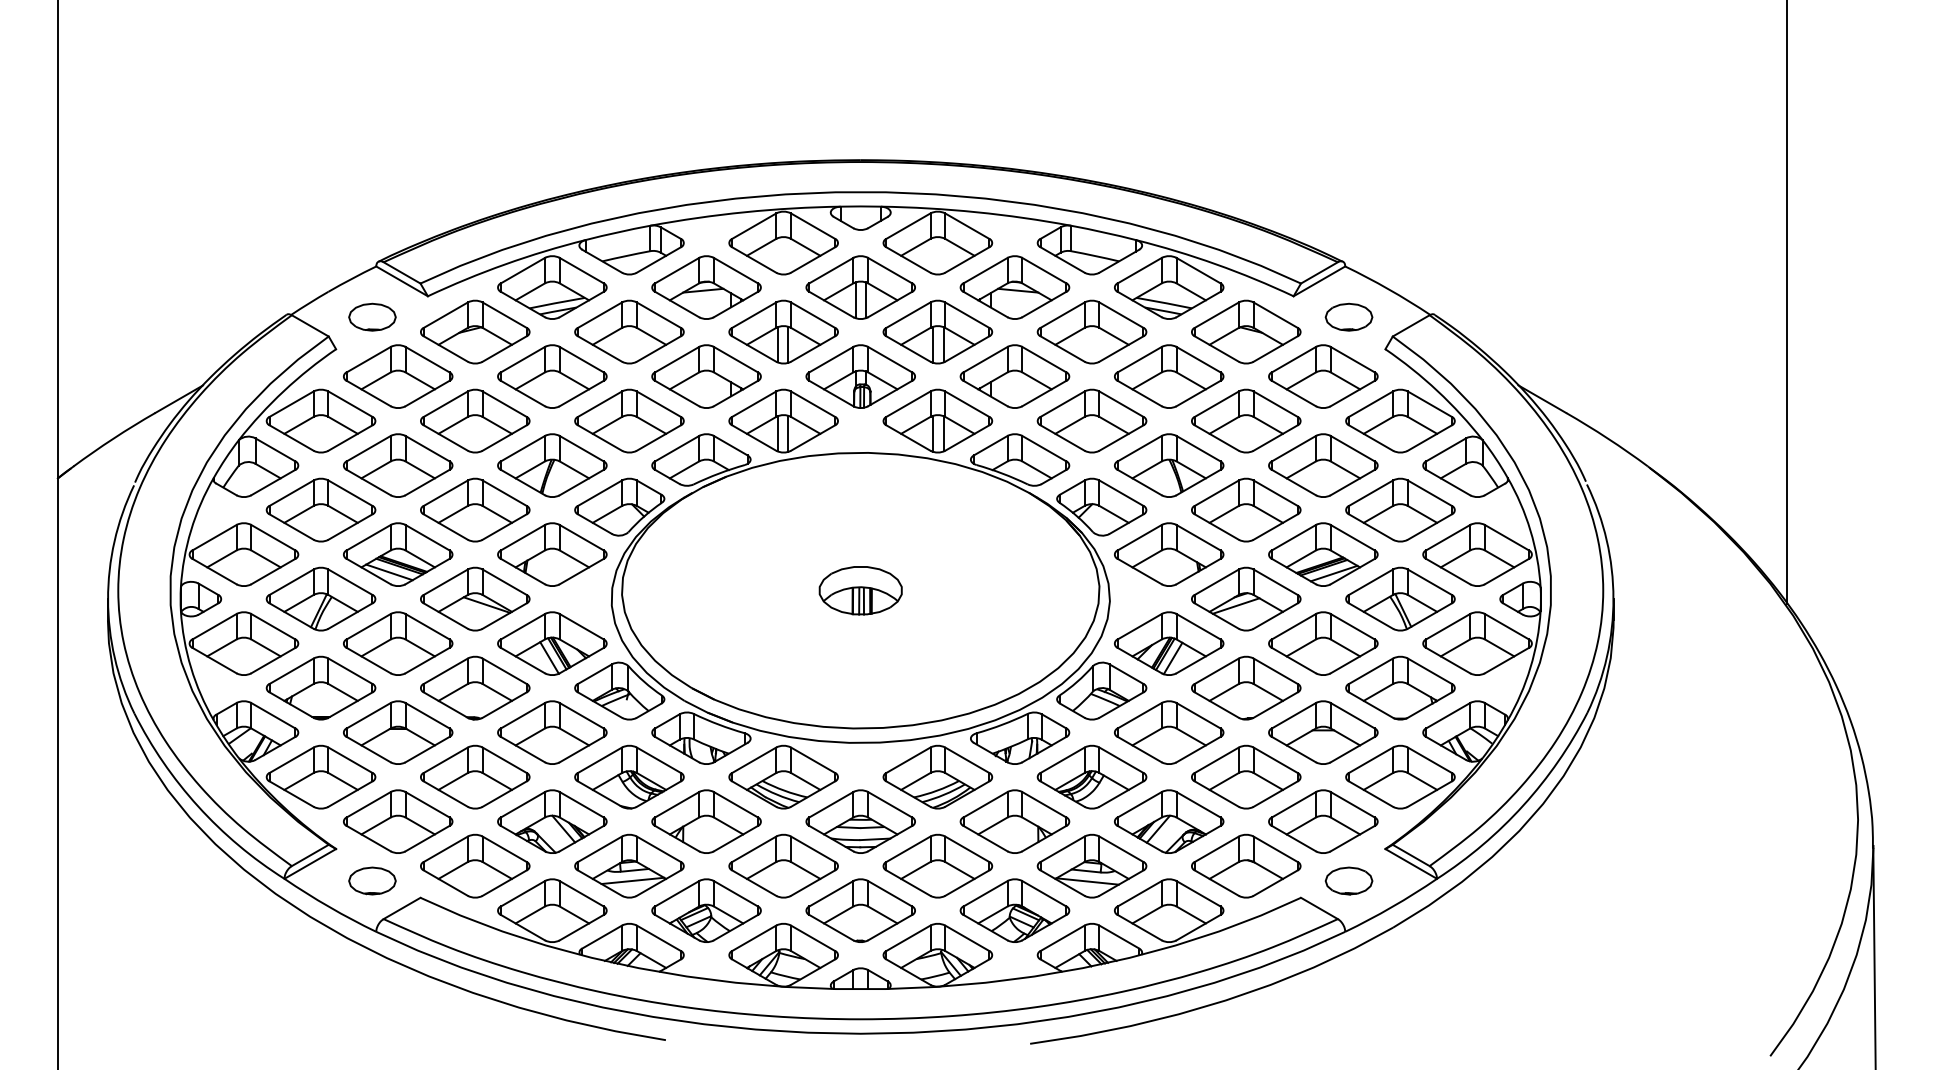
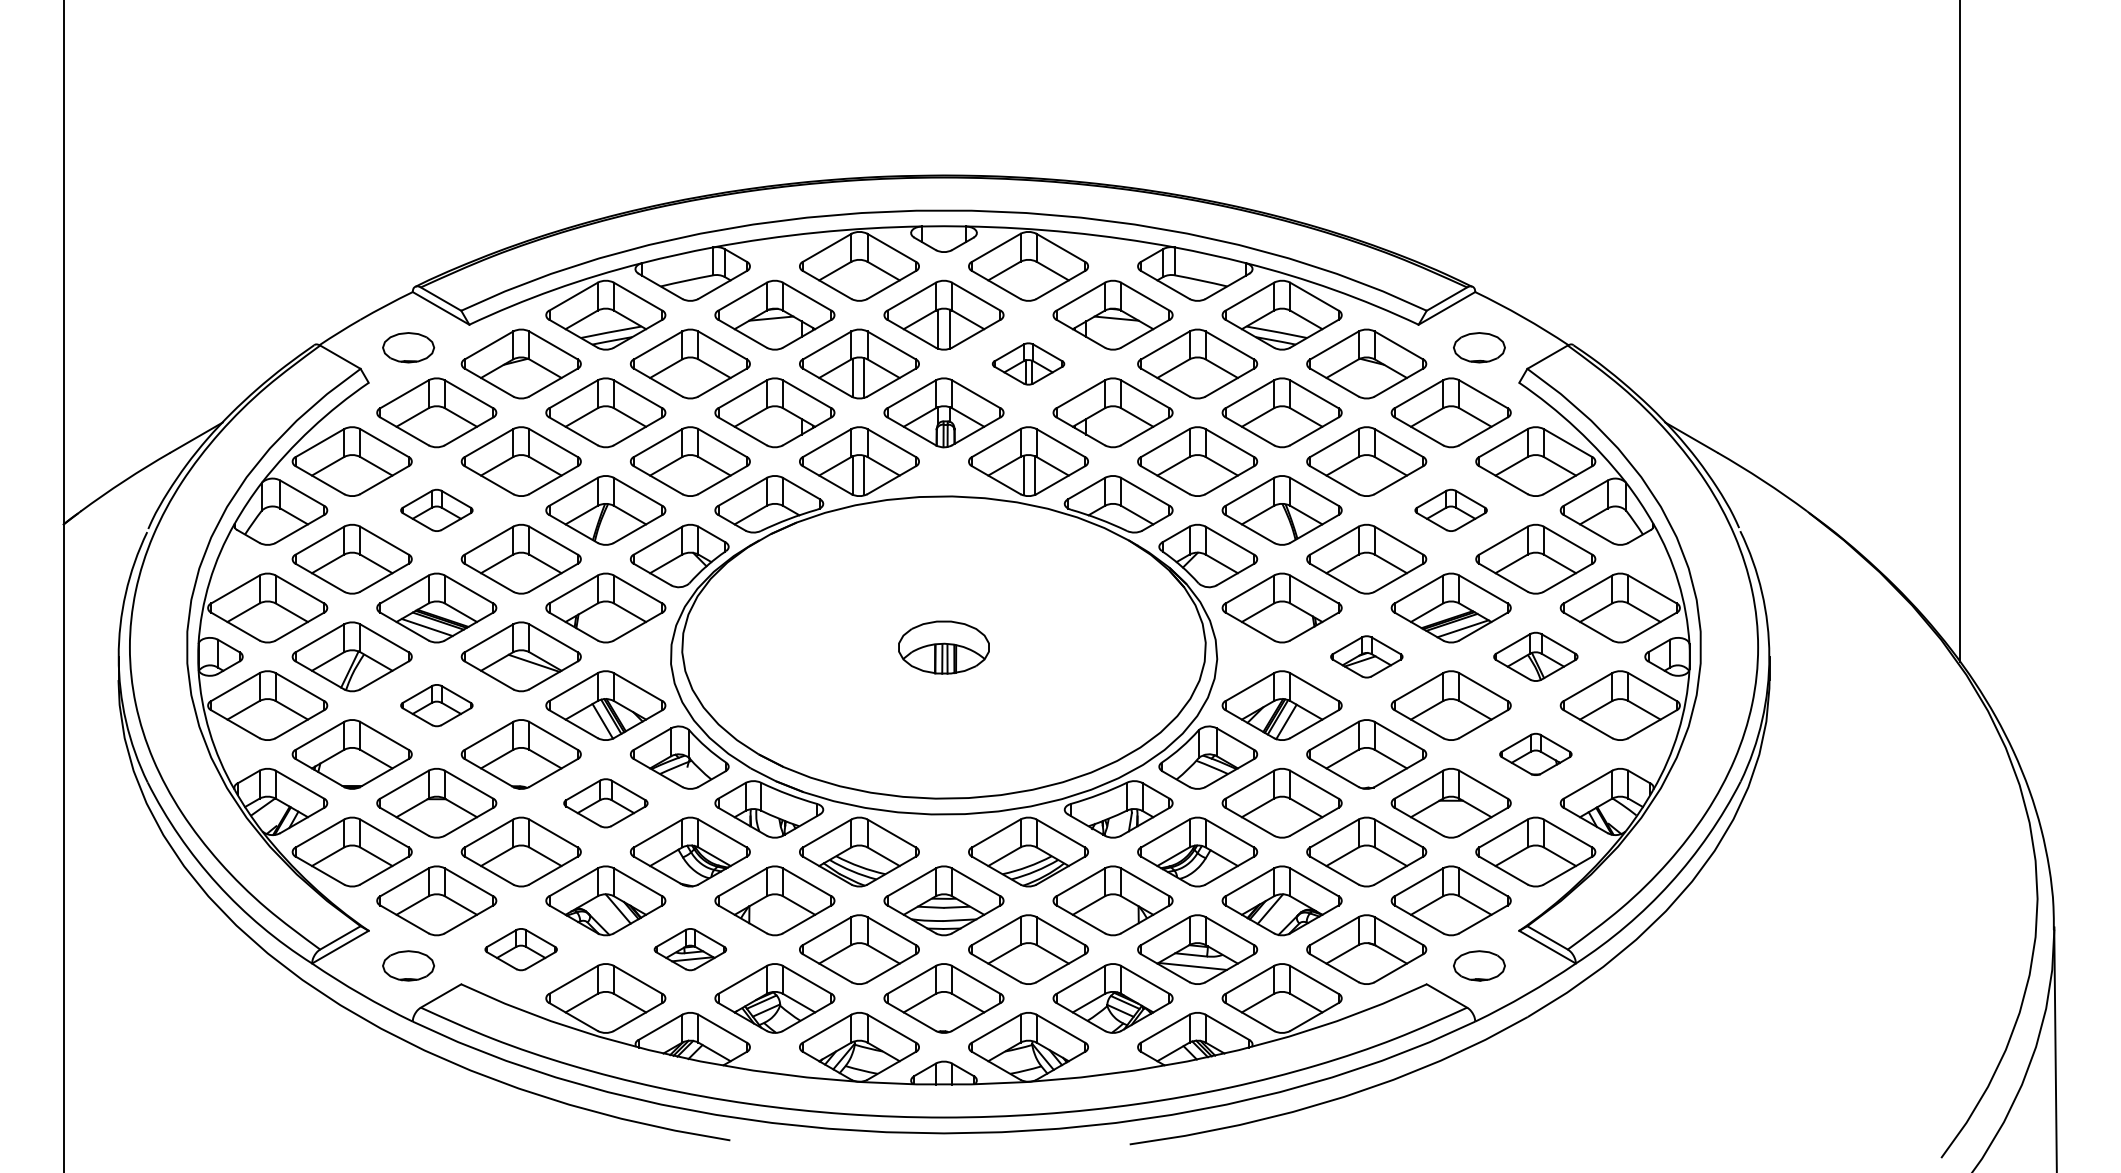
part: (937, 331) -> (1028, 363), size x0.6
part: (397, 465) -> (436, 510), size x0.6
part: (1322, 465) -> (1450, 510), size x0.6
part: (1246, 598) -> (1366, 656), size x0.6
part: (1400, 598) -> (1535, 656), size x0.7
part: (397, 643) -> (436, 705), size x0.6
part: (1400, 688) -> (1535, 754), size x0.6
part: (552, 732) -> (605, 803), size x0.7
part: (474, 866) -> (520, 949), size x0.6
part: (629, 866) -> (690, 949), size x0.6

